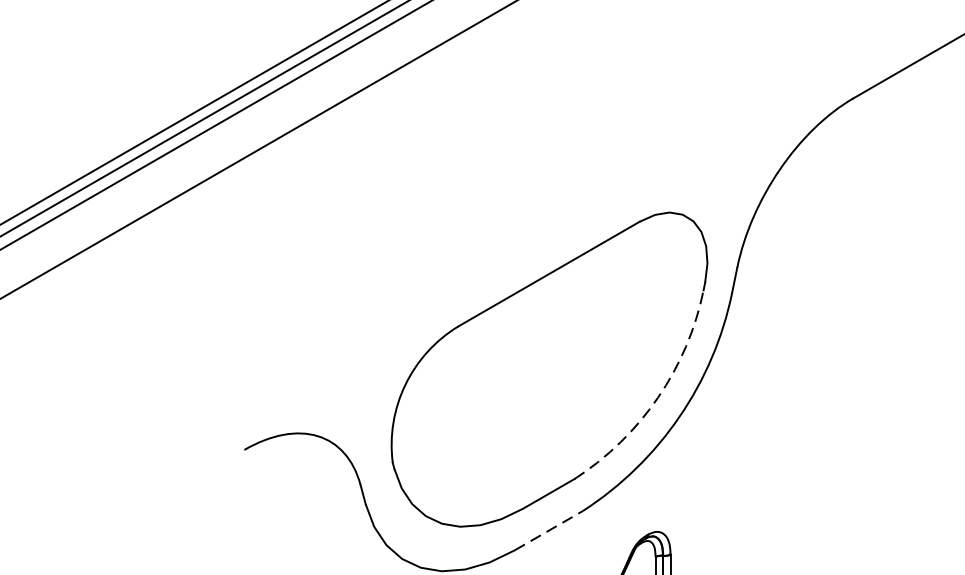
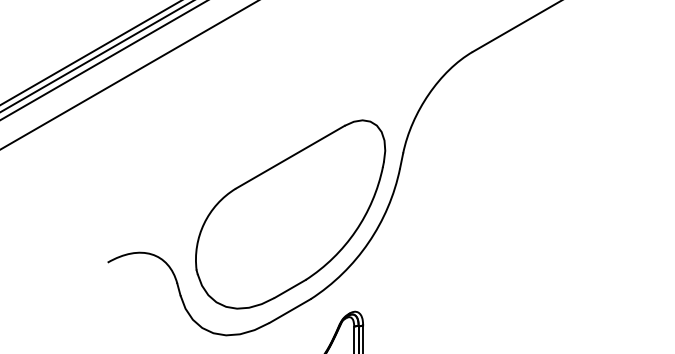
arc: (657, 397) -> (355, 231), dashed -> solid
line: (549, 529) -> (290, 310), dashed -> solid

